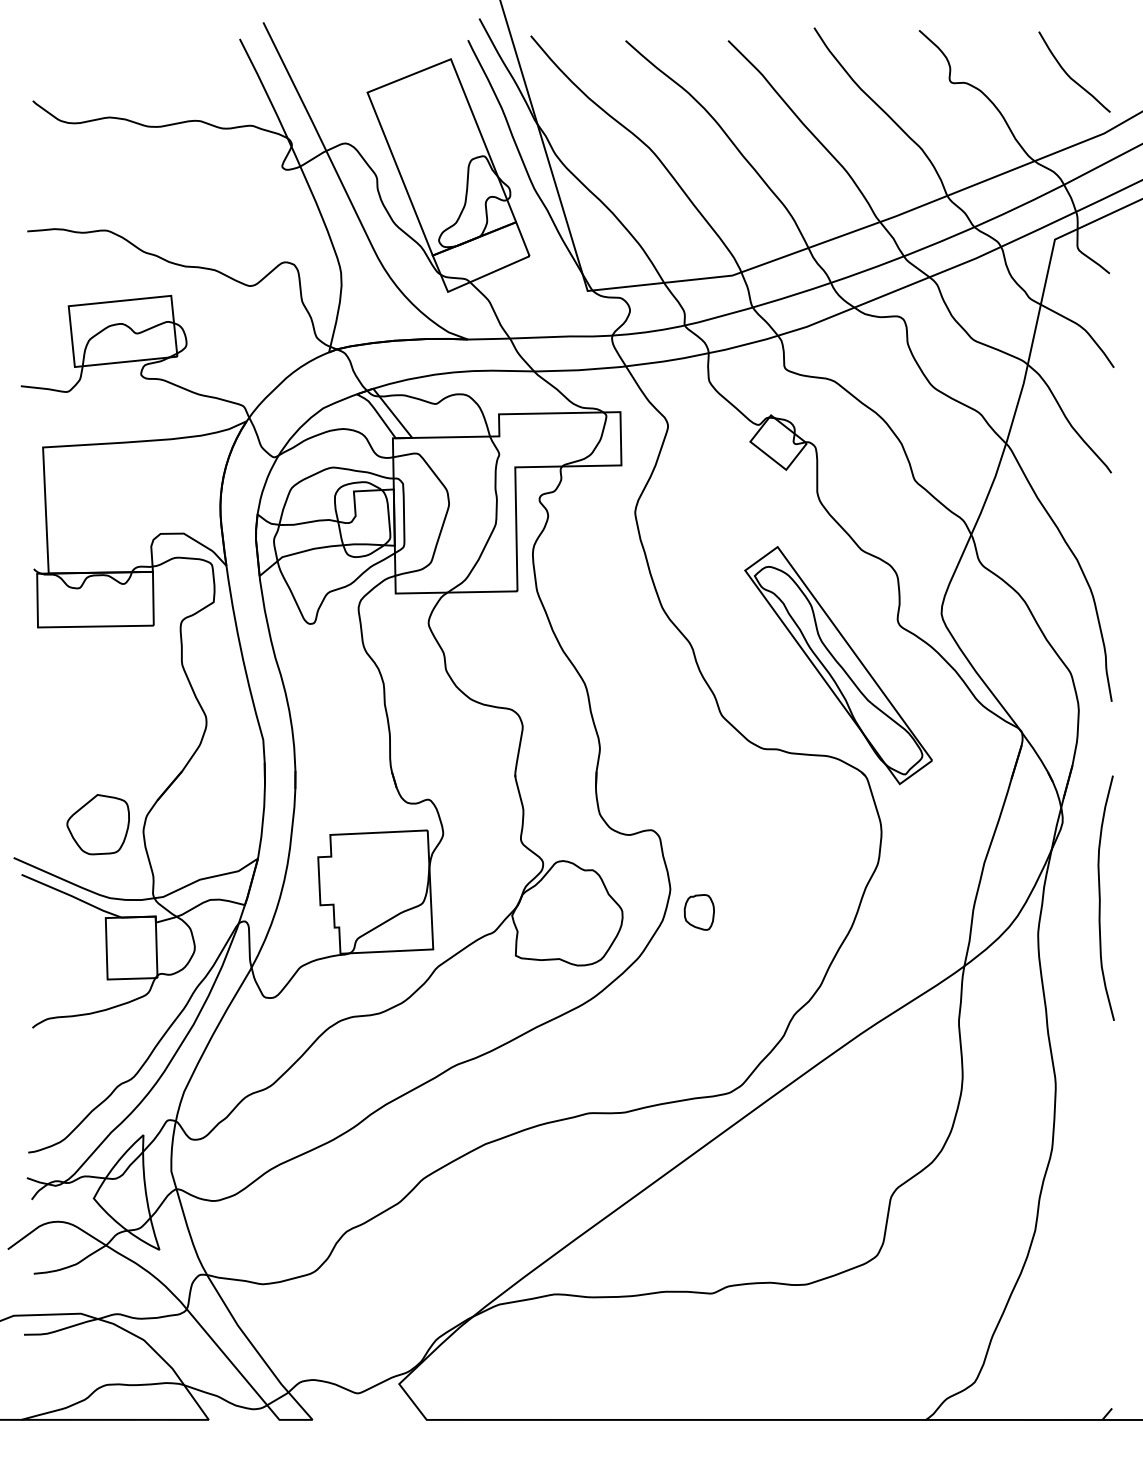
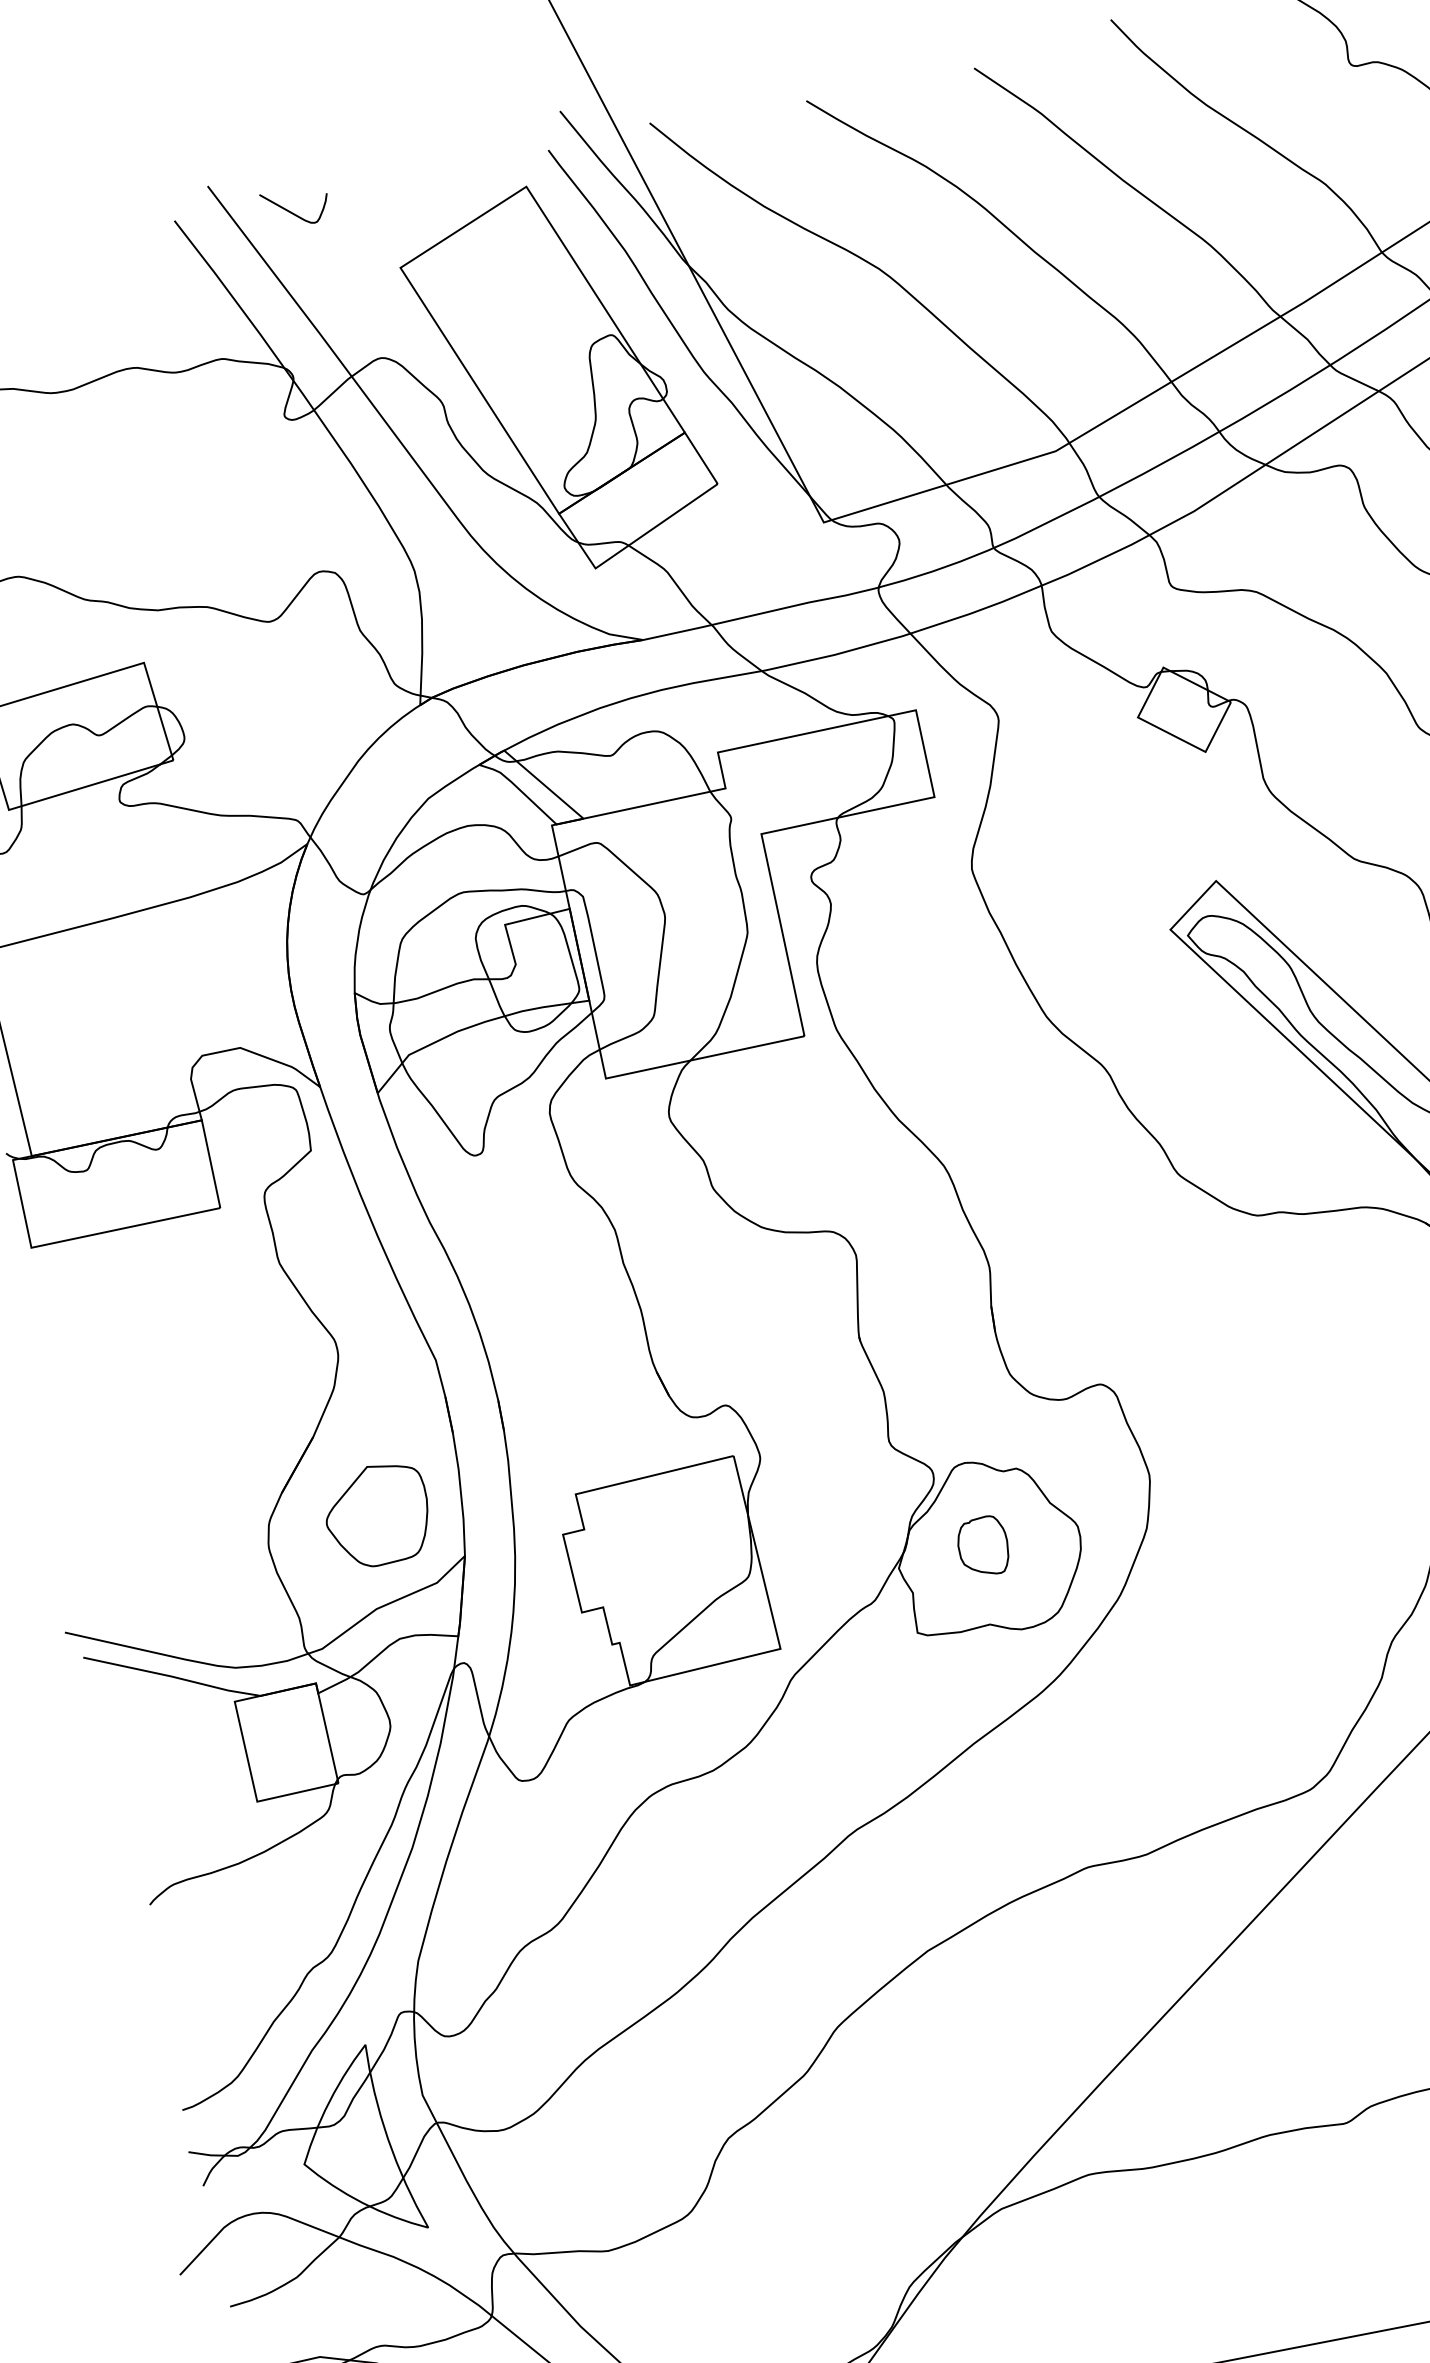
curve: (310, 47) -> (292, 212), added
part: (97, 824) -> (376, 1515), moved
part: (698, 912) -> (981, 1547), moved

